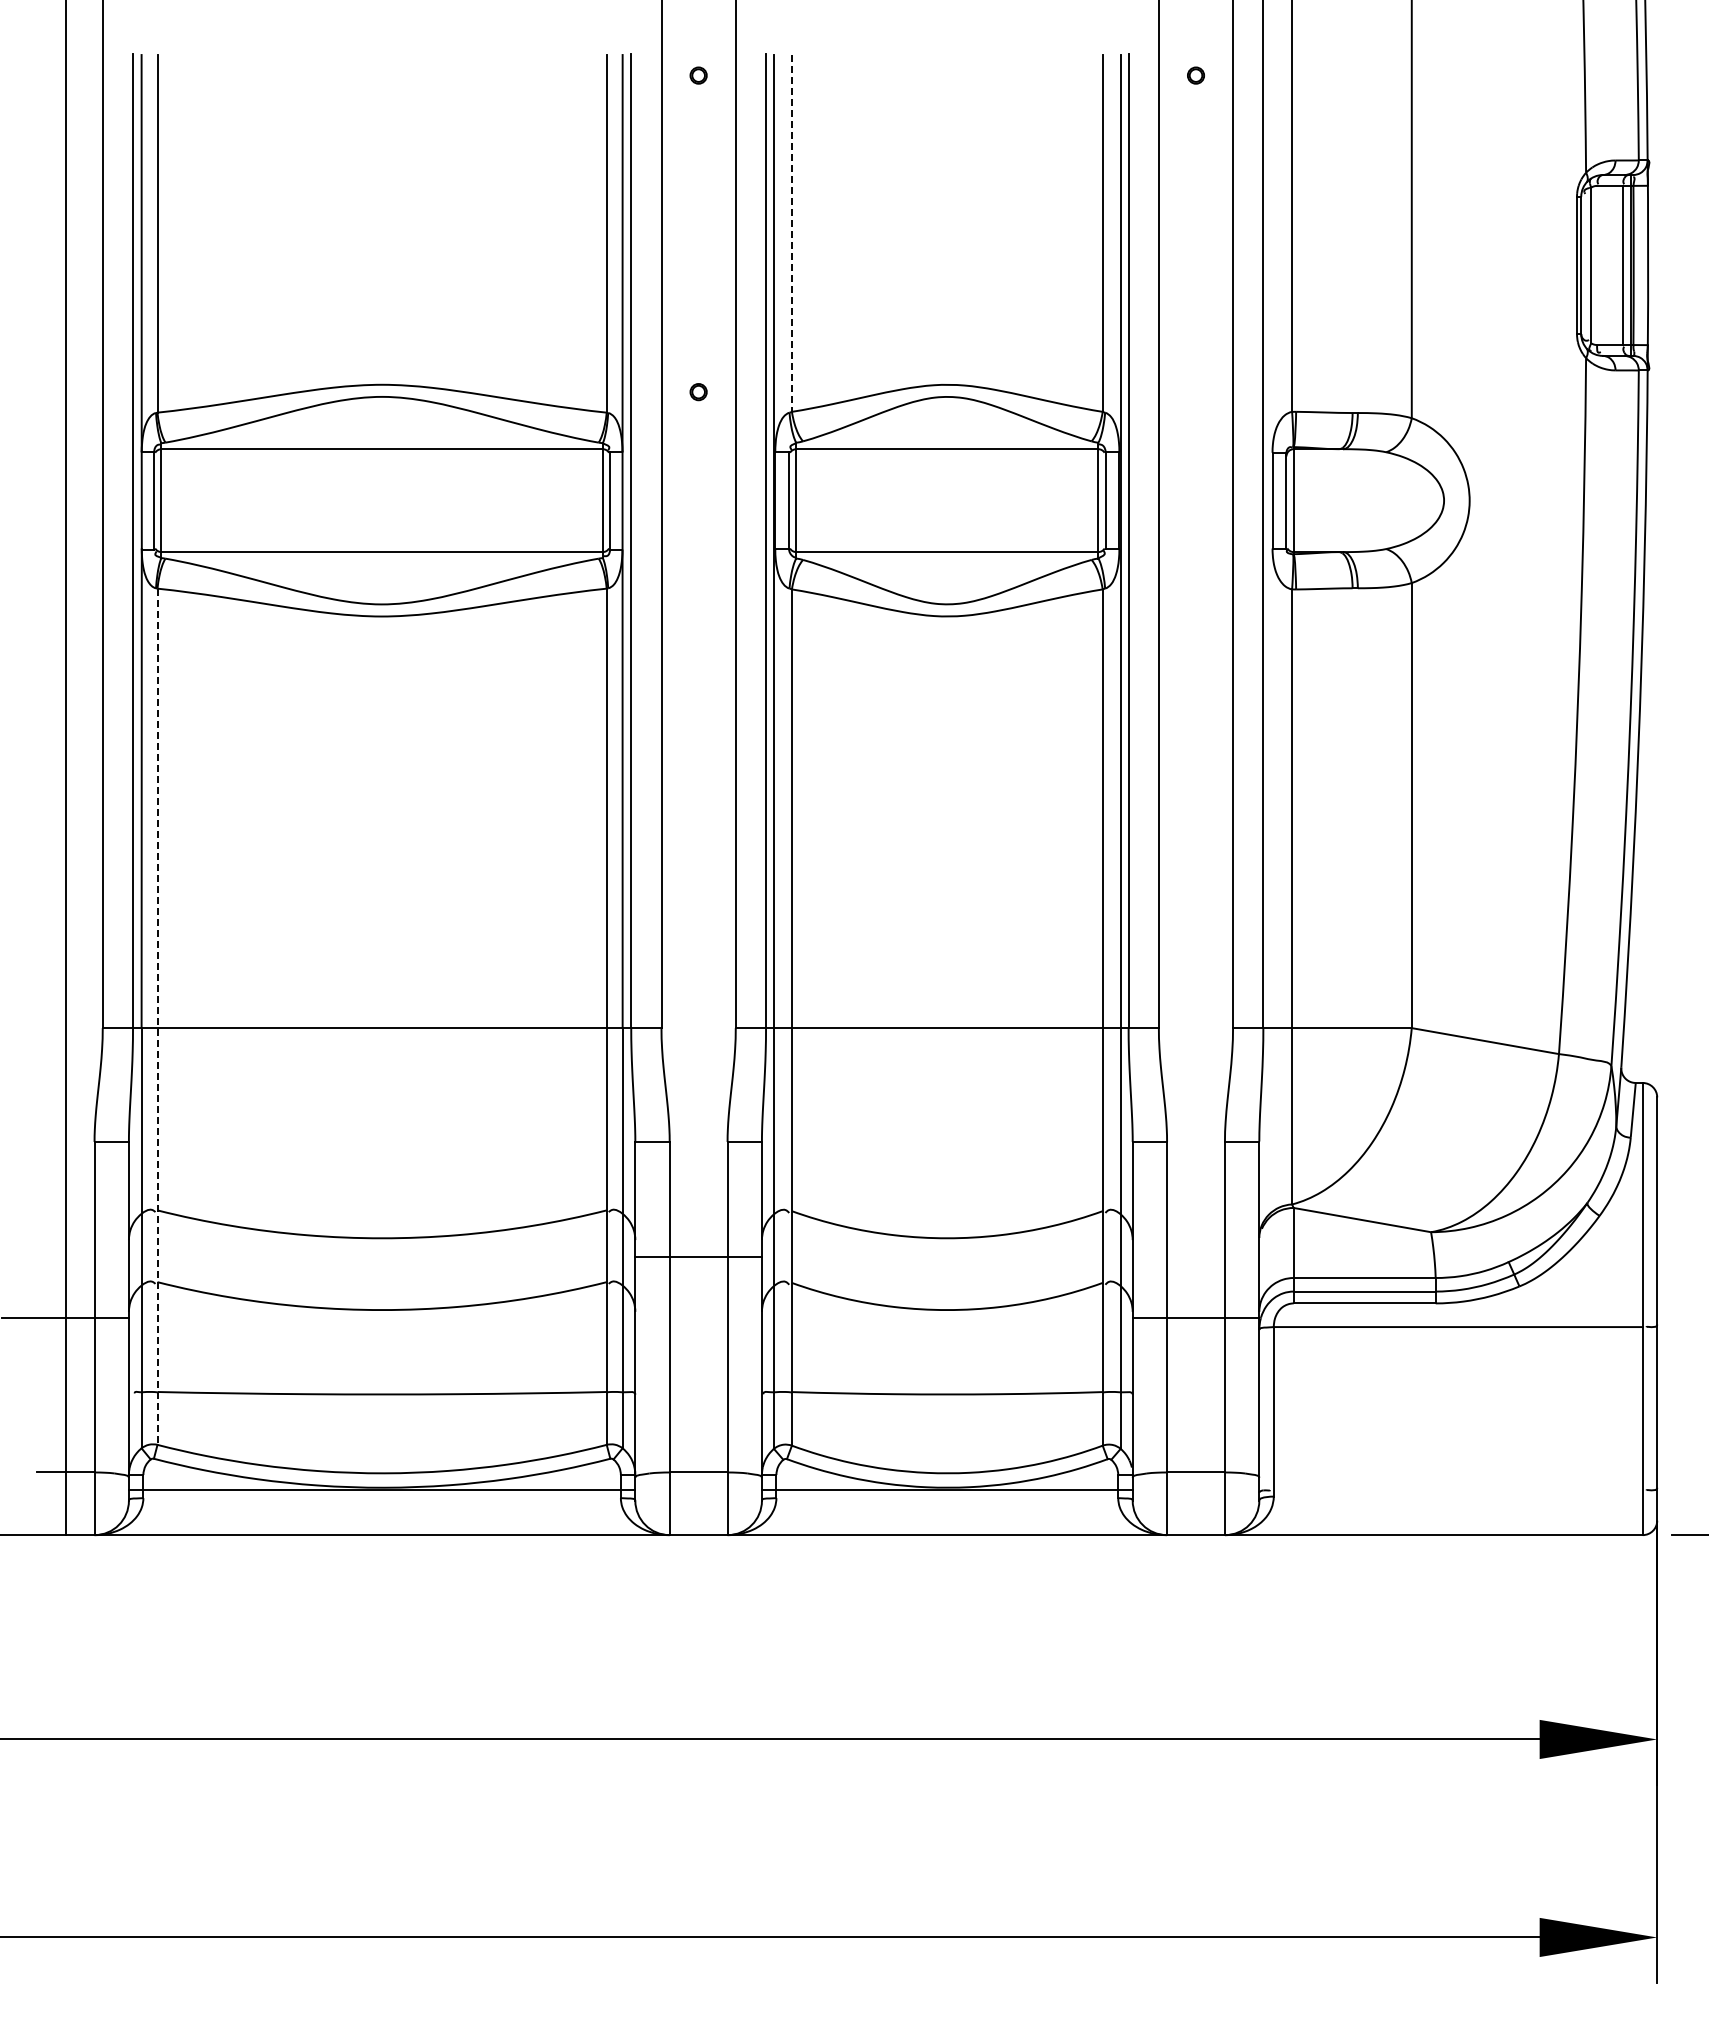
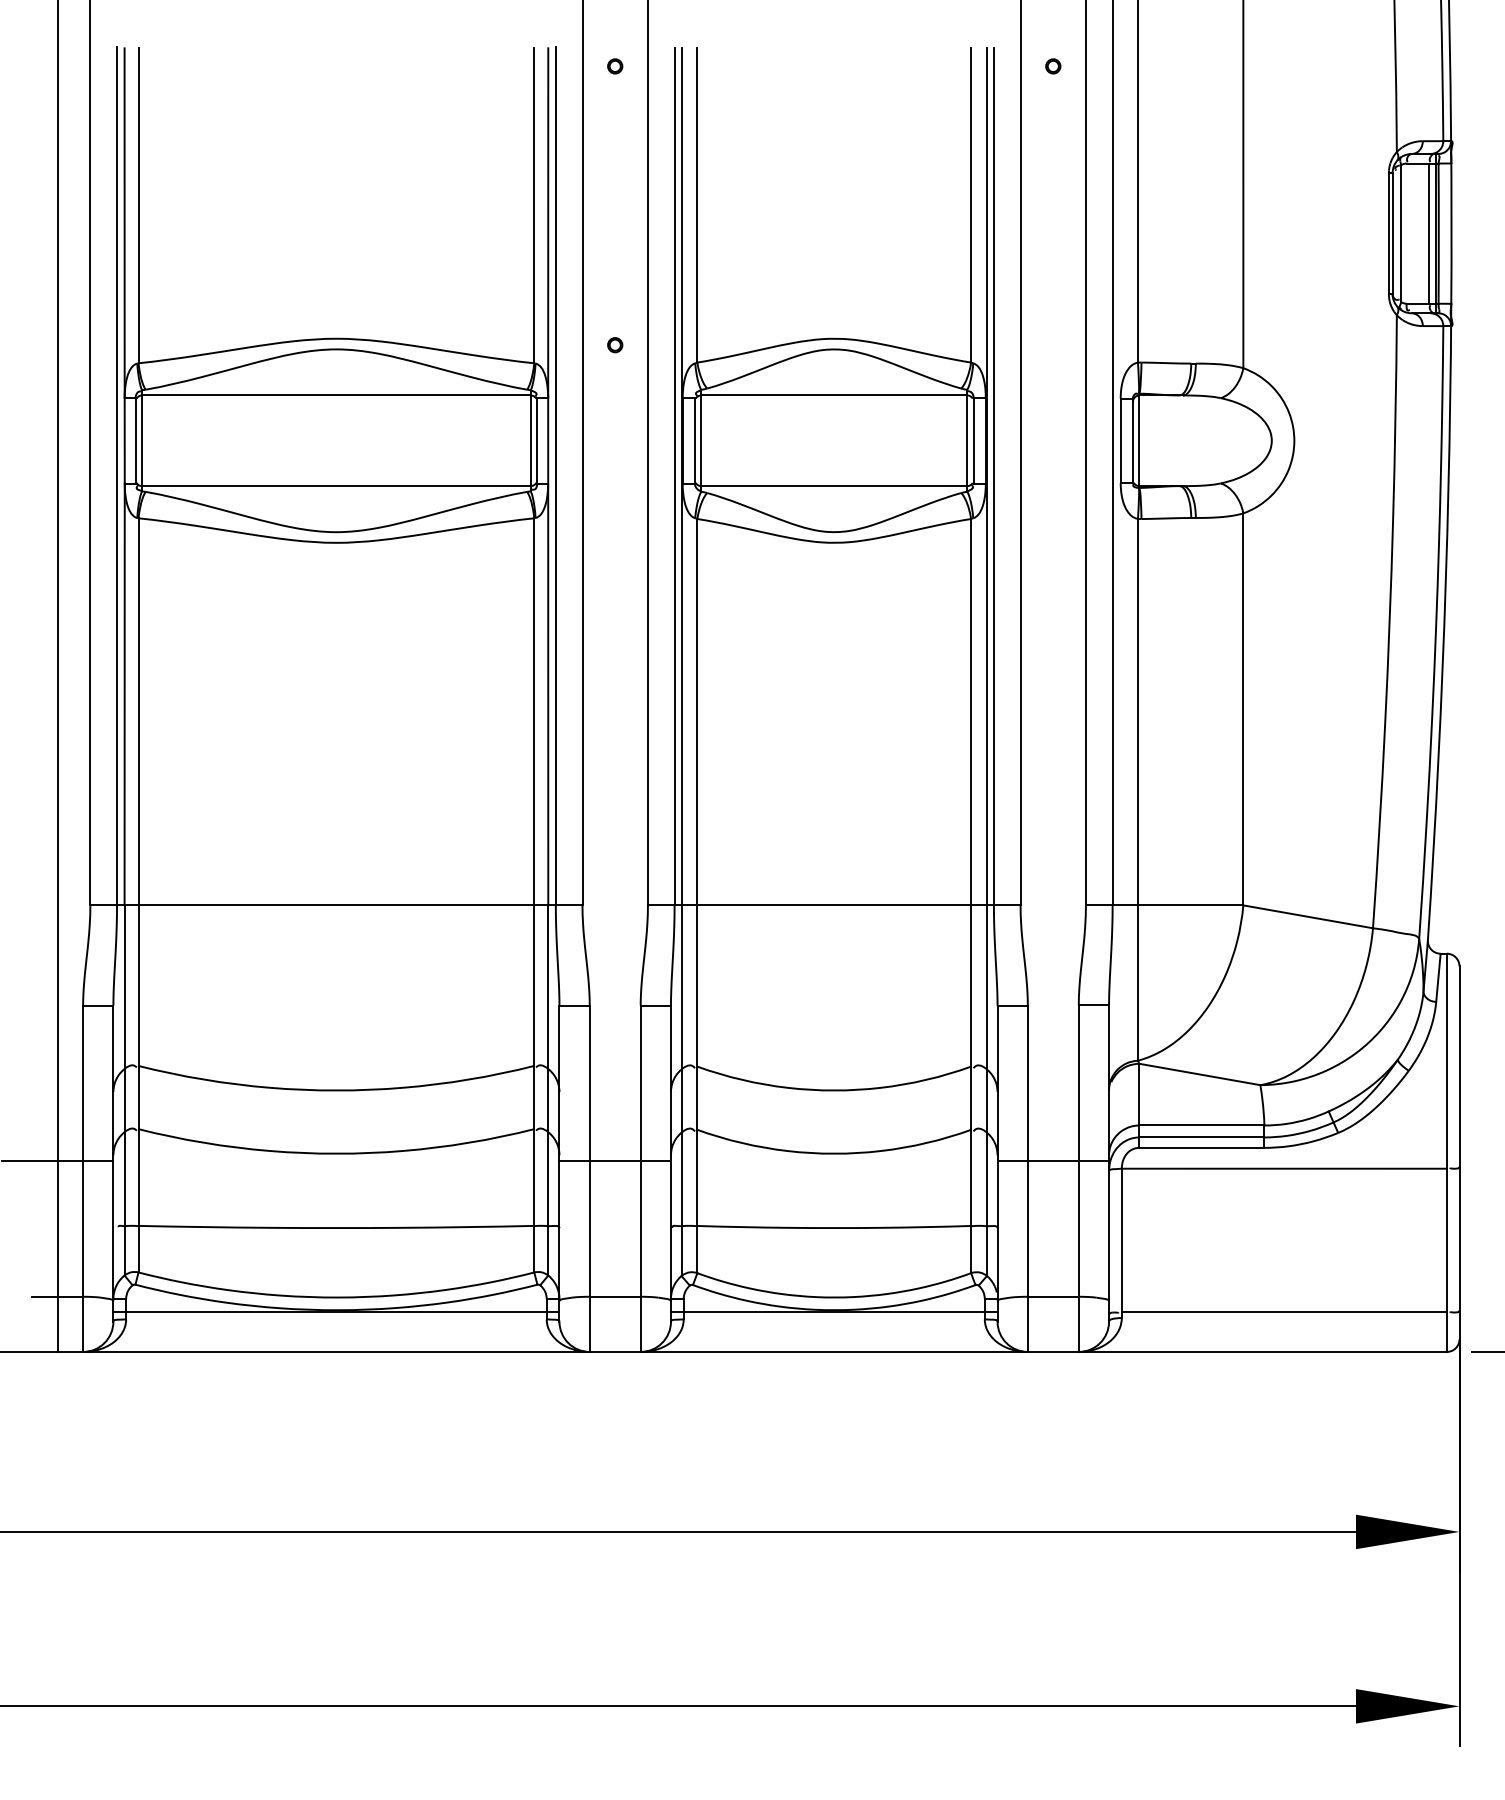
line: (791, 234) -> (697, 206), dashed -> solid
line: (157, 1017) -> (138, 896), dashed -> solid
line: (698, 1257) -> (615, 1161), moved
line: (1457, 1490) -> (1283, 1312), added

